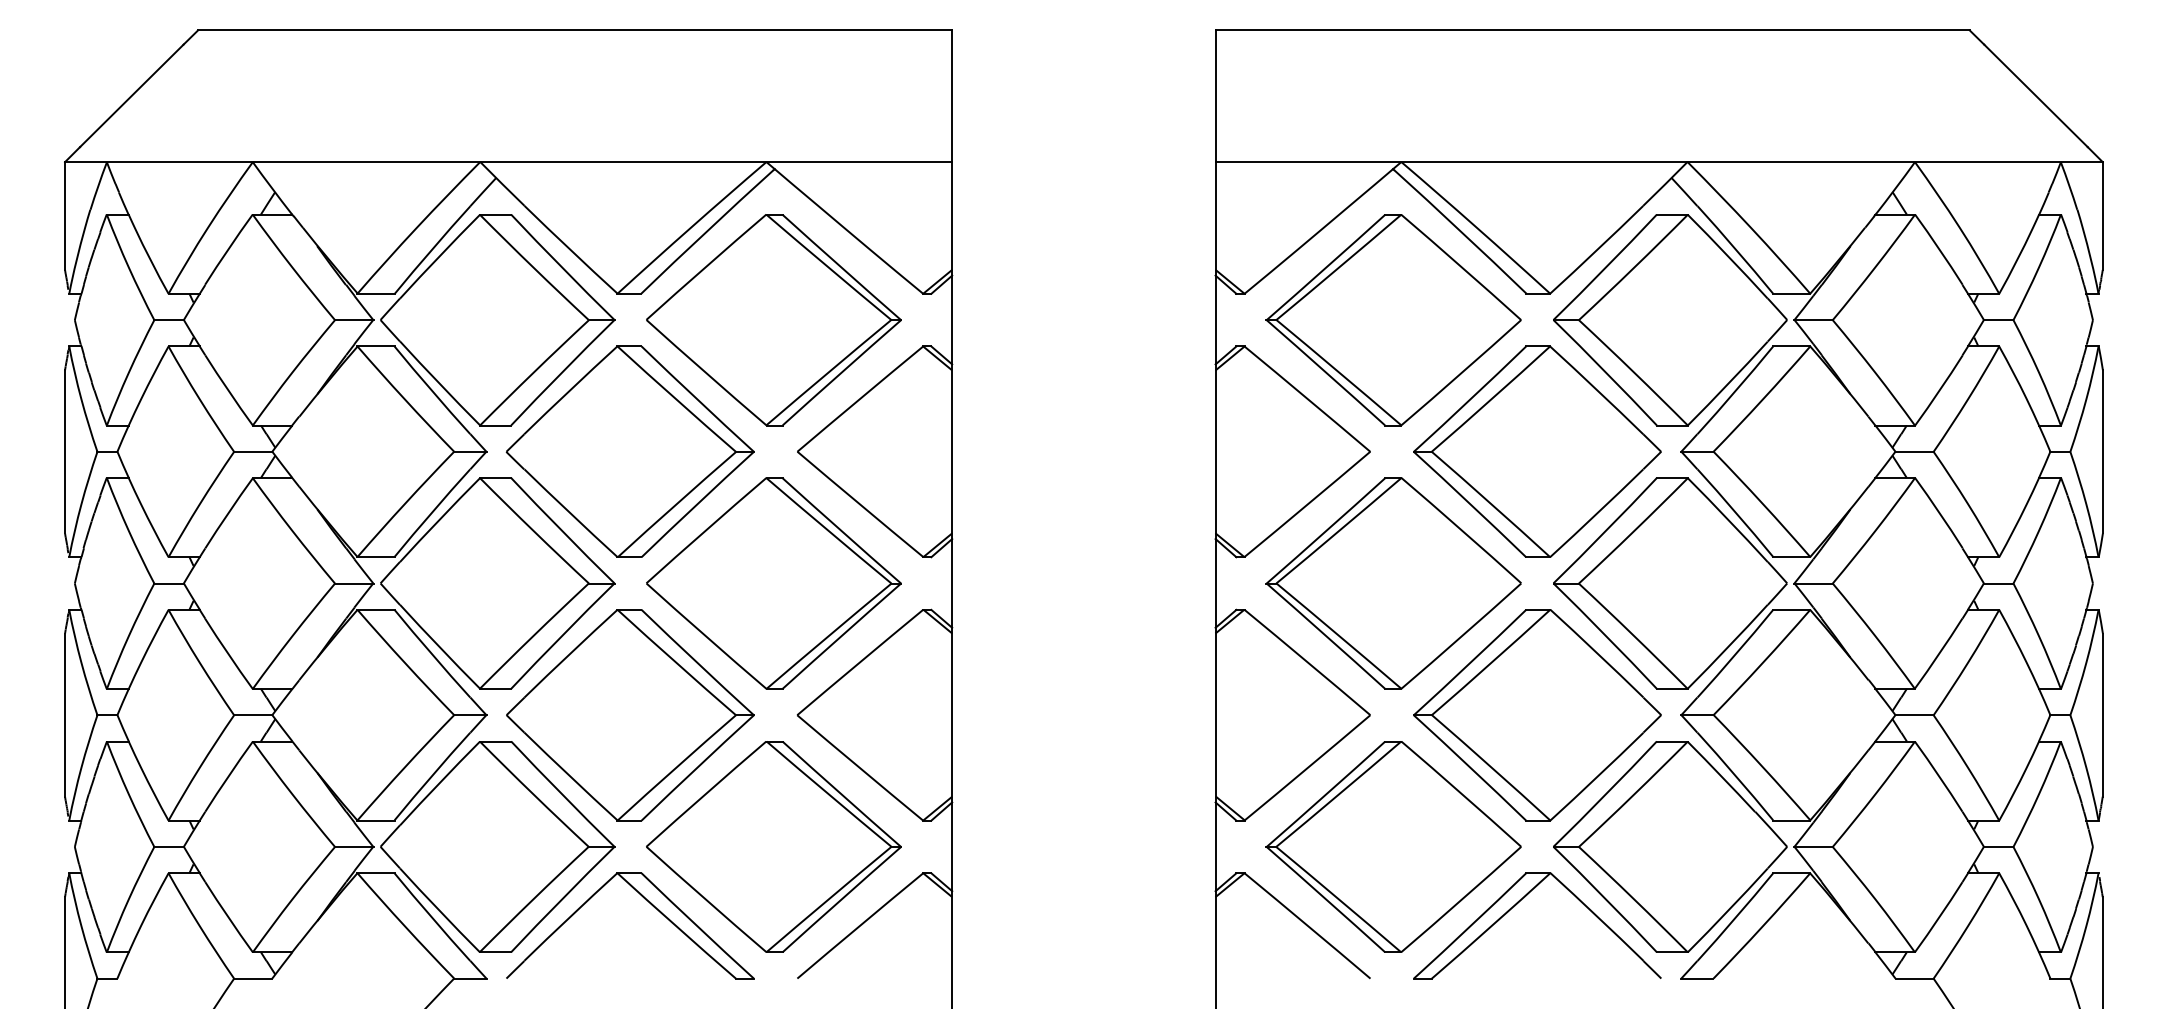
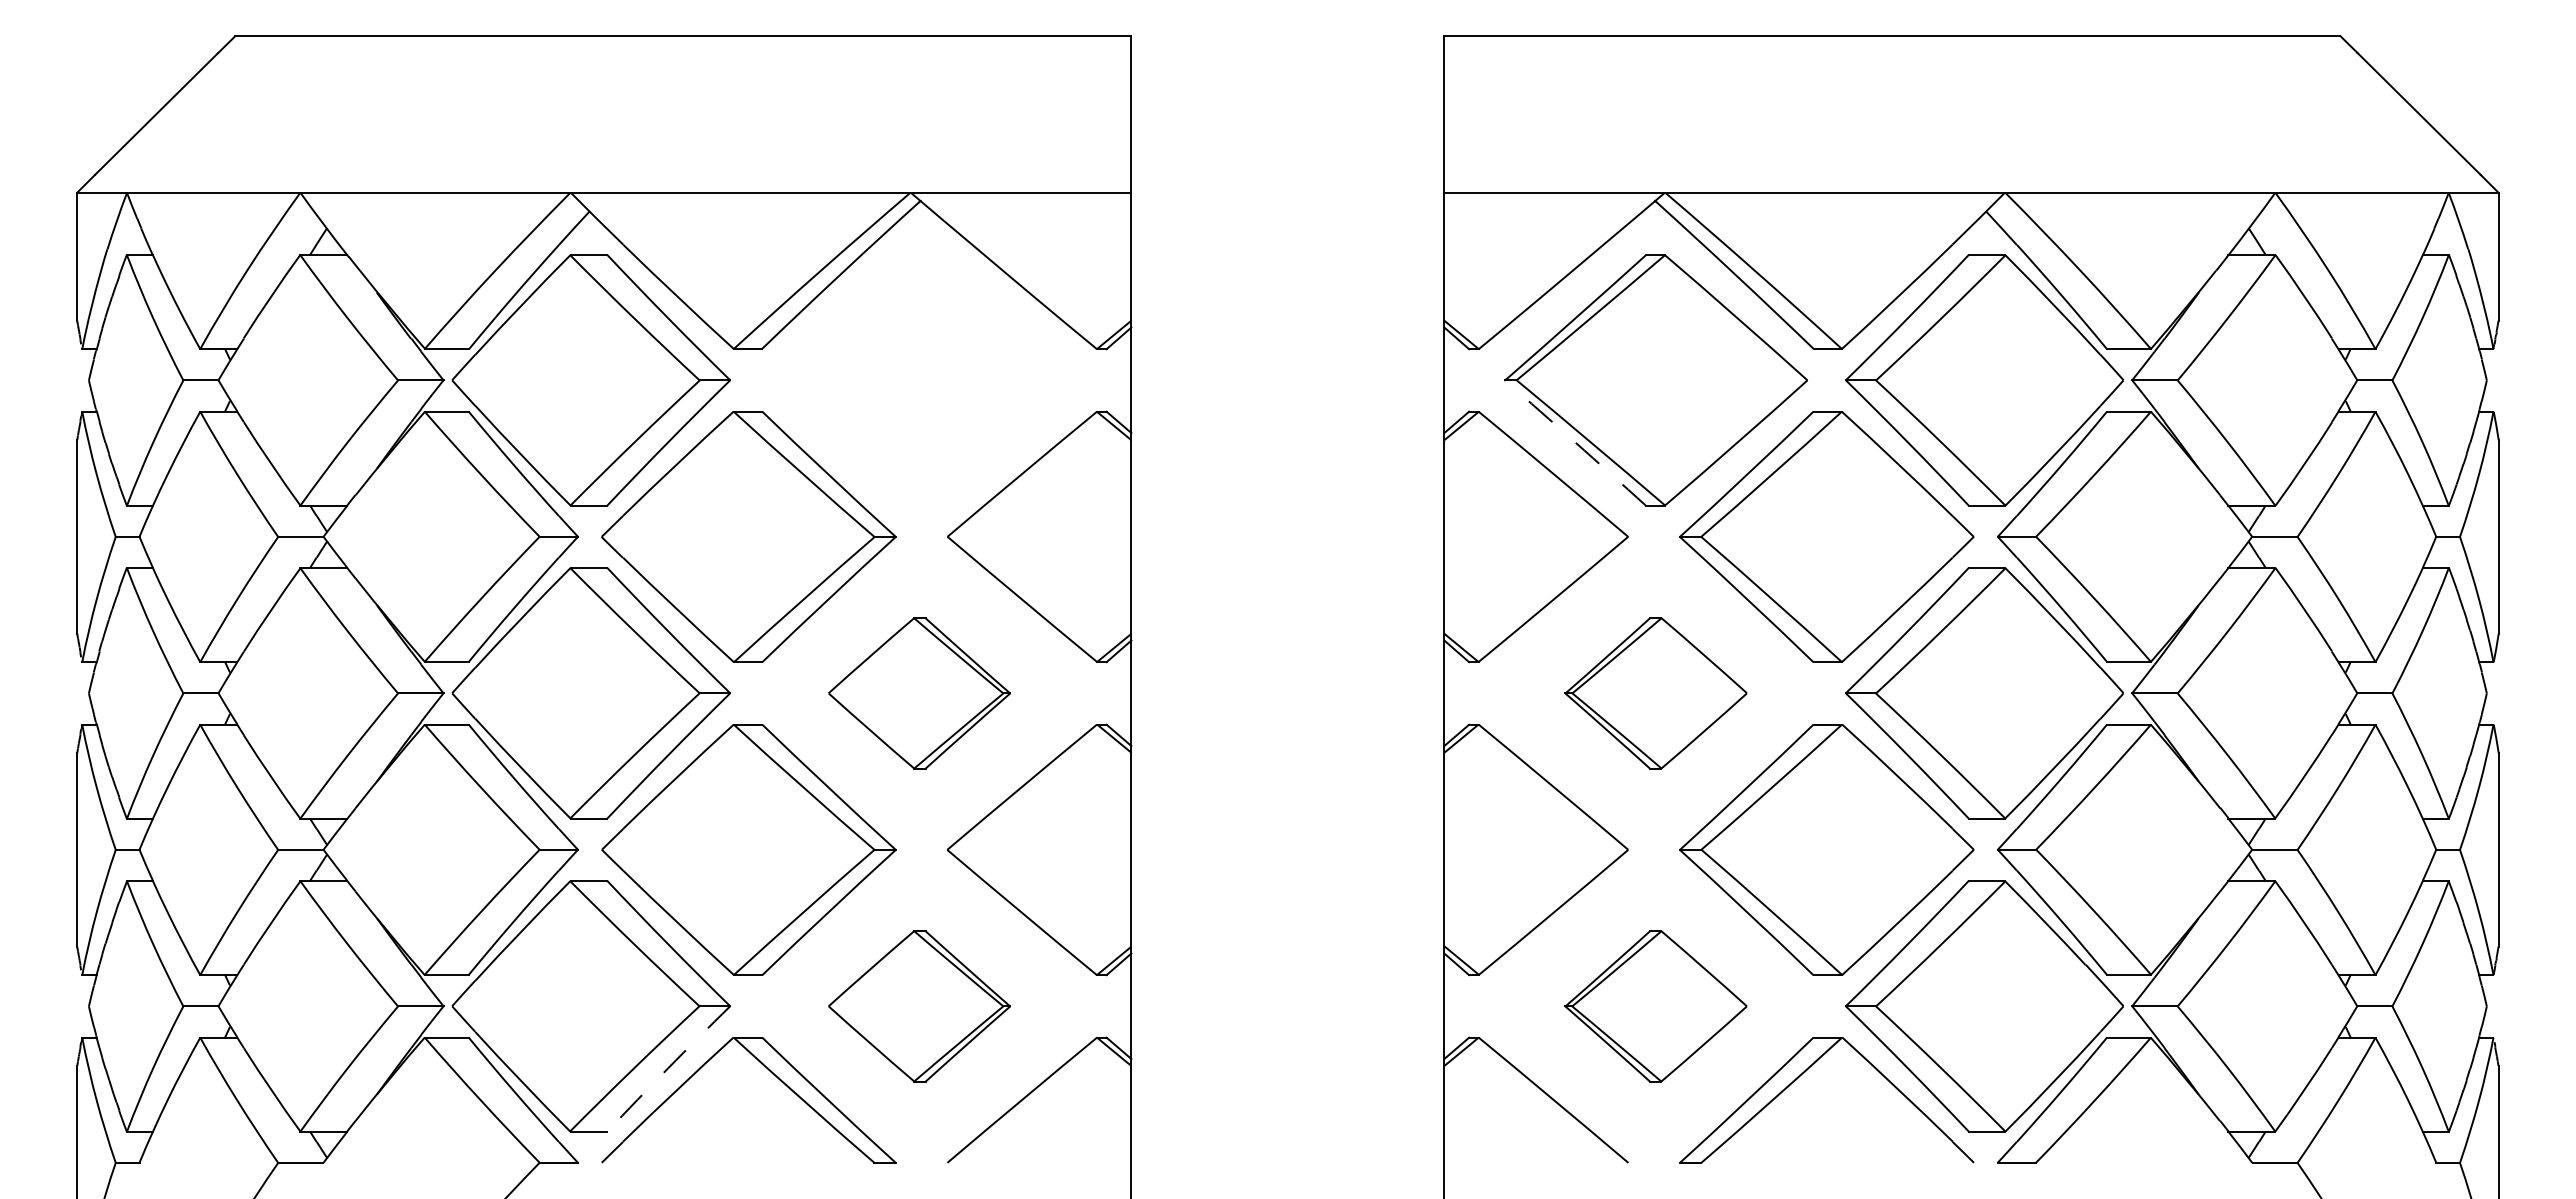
part: (773, 320) -> (919, 380), removed
arc: (1325, 372) -> (1575, 442), solid -> dashed
part: (773, 583) -> (919, 693), size x0.6
part: (1393, 583) -> (1655, 693), size x0.6
part: (773, 847) -> (919, 1006), size x0.6
part: (1393, 847) -> (1655, 1006), size x0.6
arc: (562, 899) -> (668, 1068), solid -> dashed

